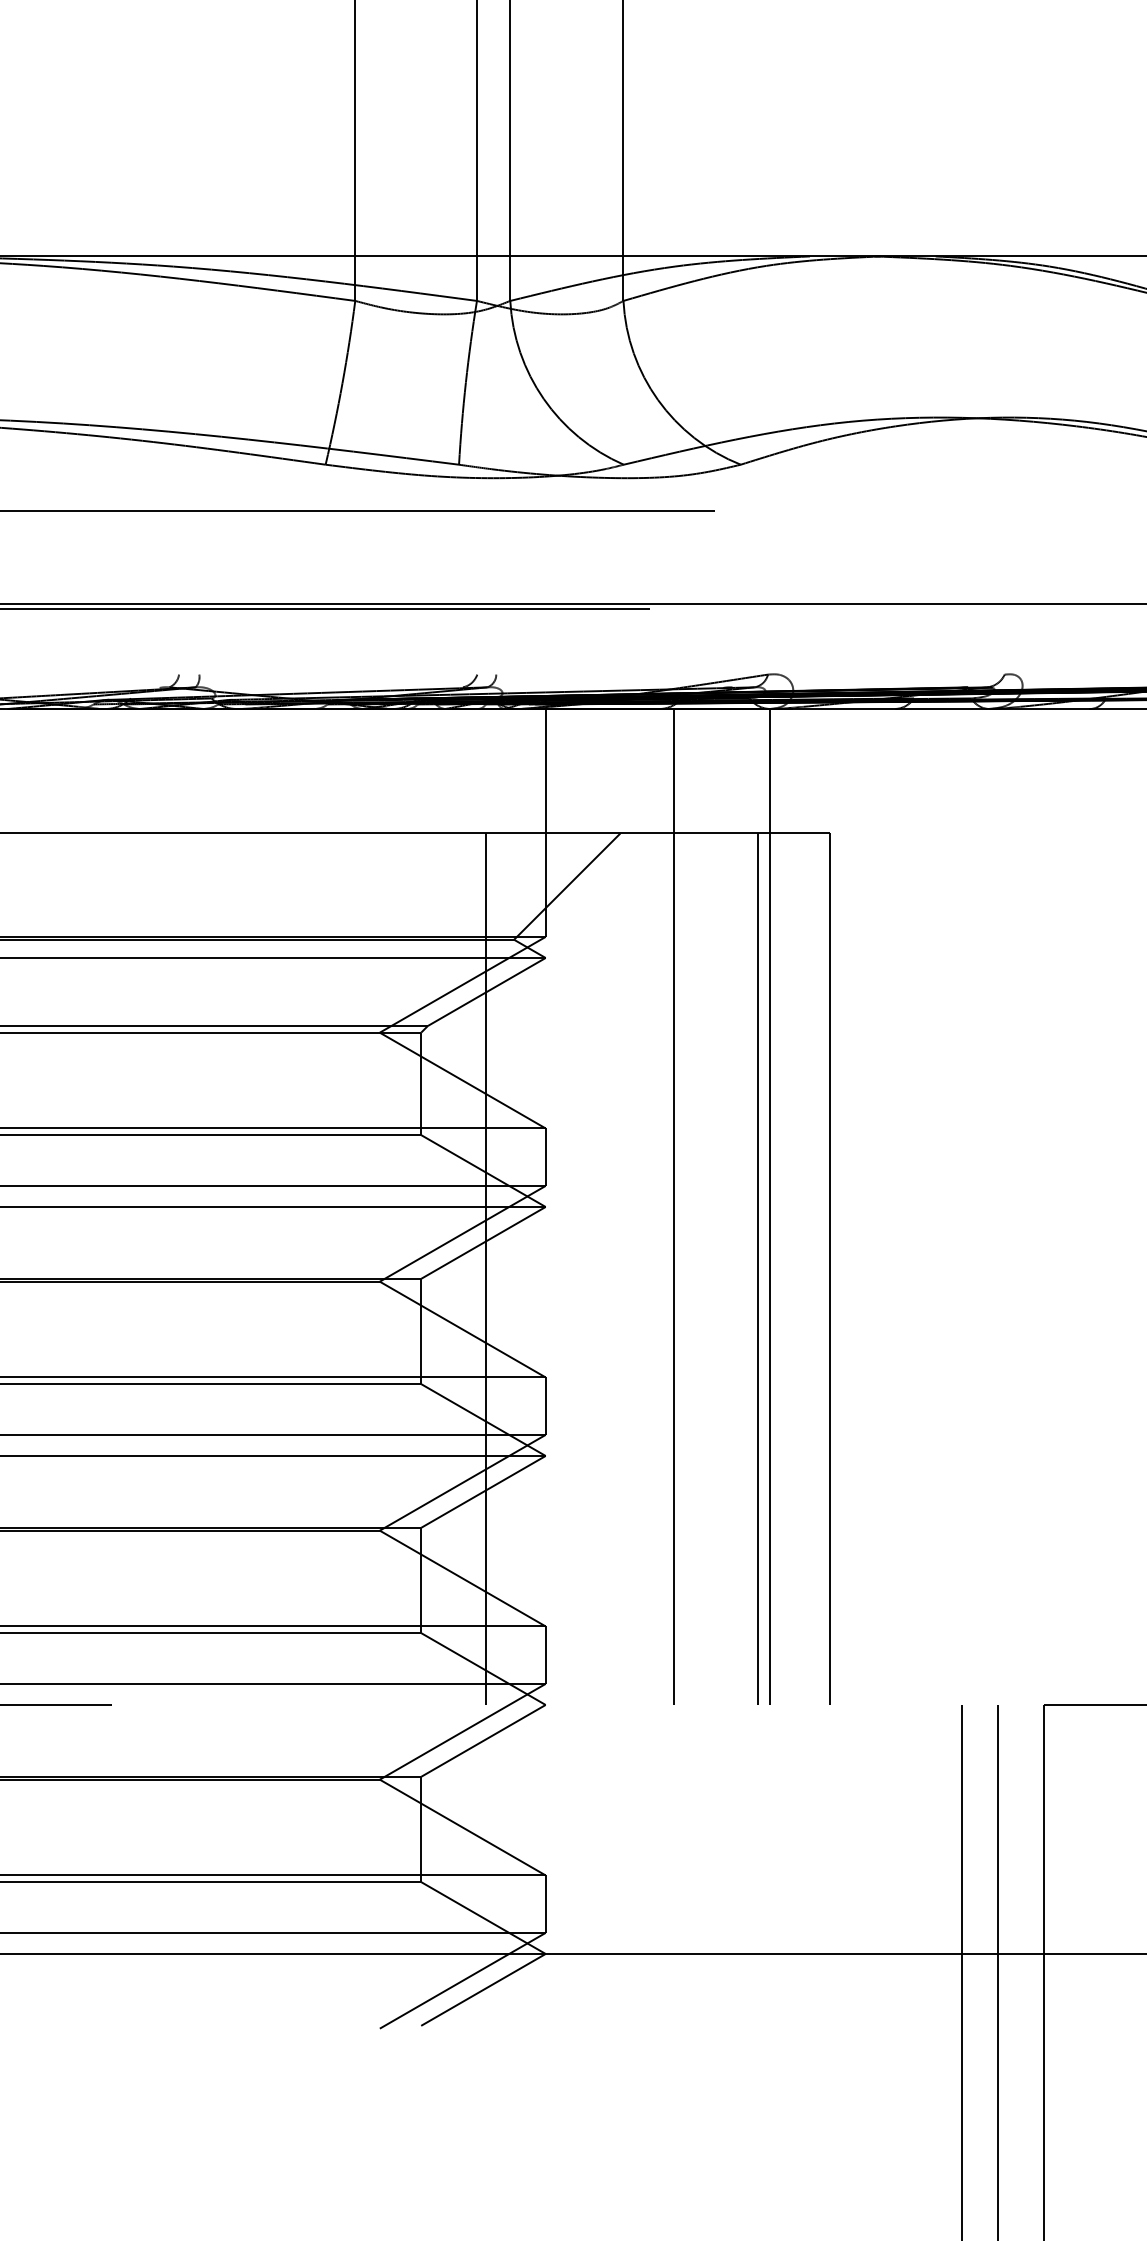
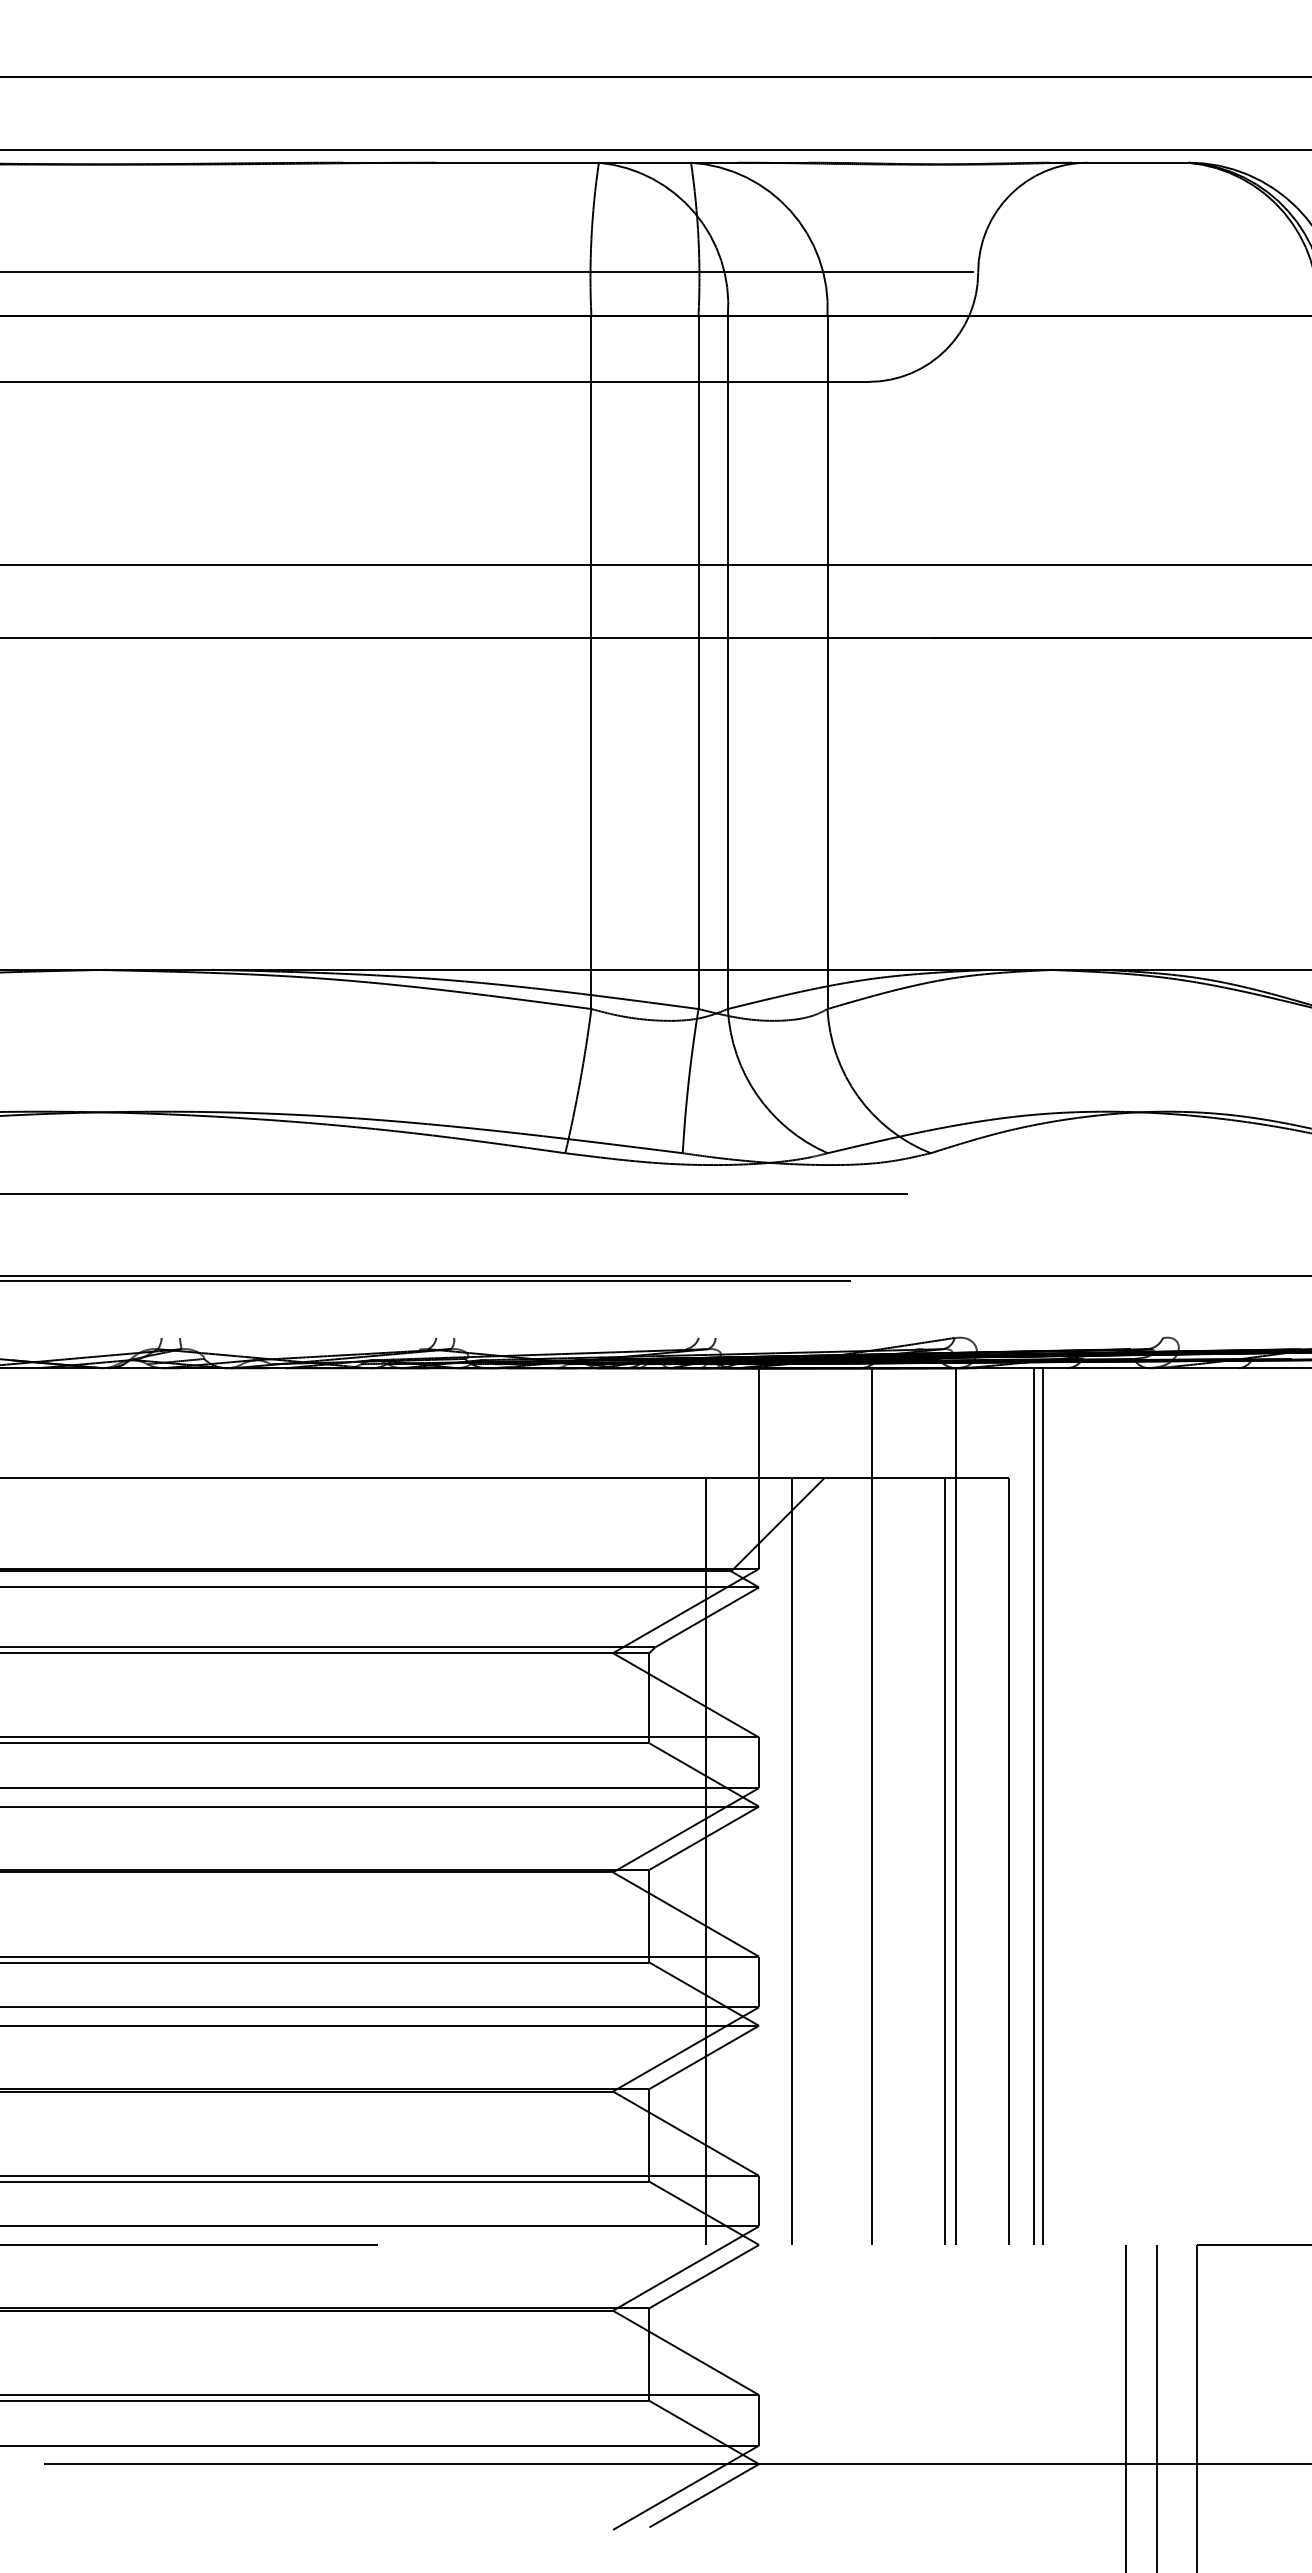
line: (858, 1206) -> (1034, 1806), added
line: (867, 1206) -> (1042, 1806), added
line: (582, 1268) -> (791, 1860), added

